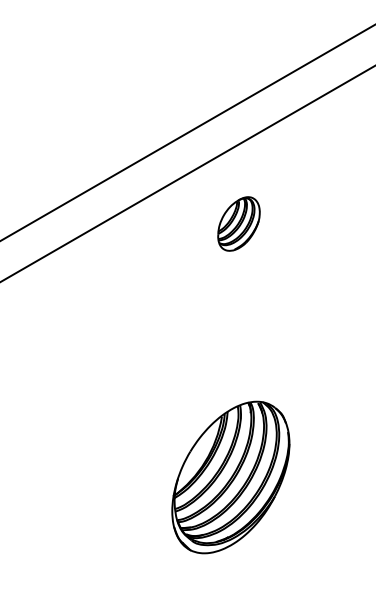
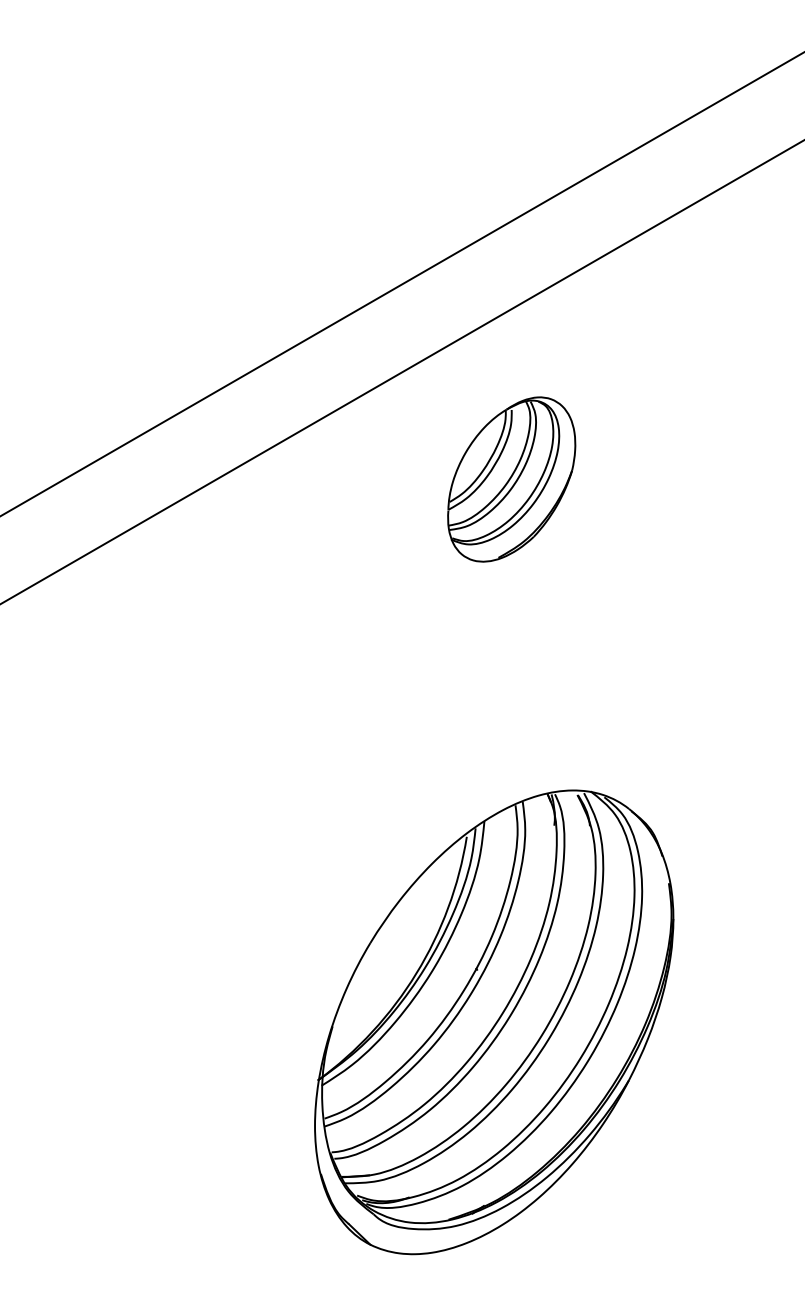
part: (238, 223) -> (510, 478), size x1.43
part: (230, 477) -> (493, 1022), size x1.43

